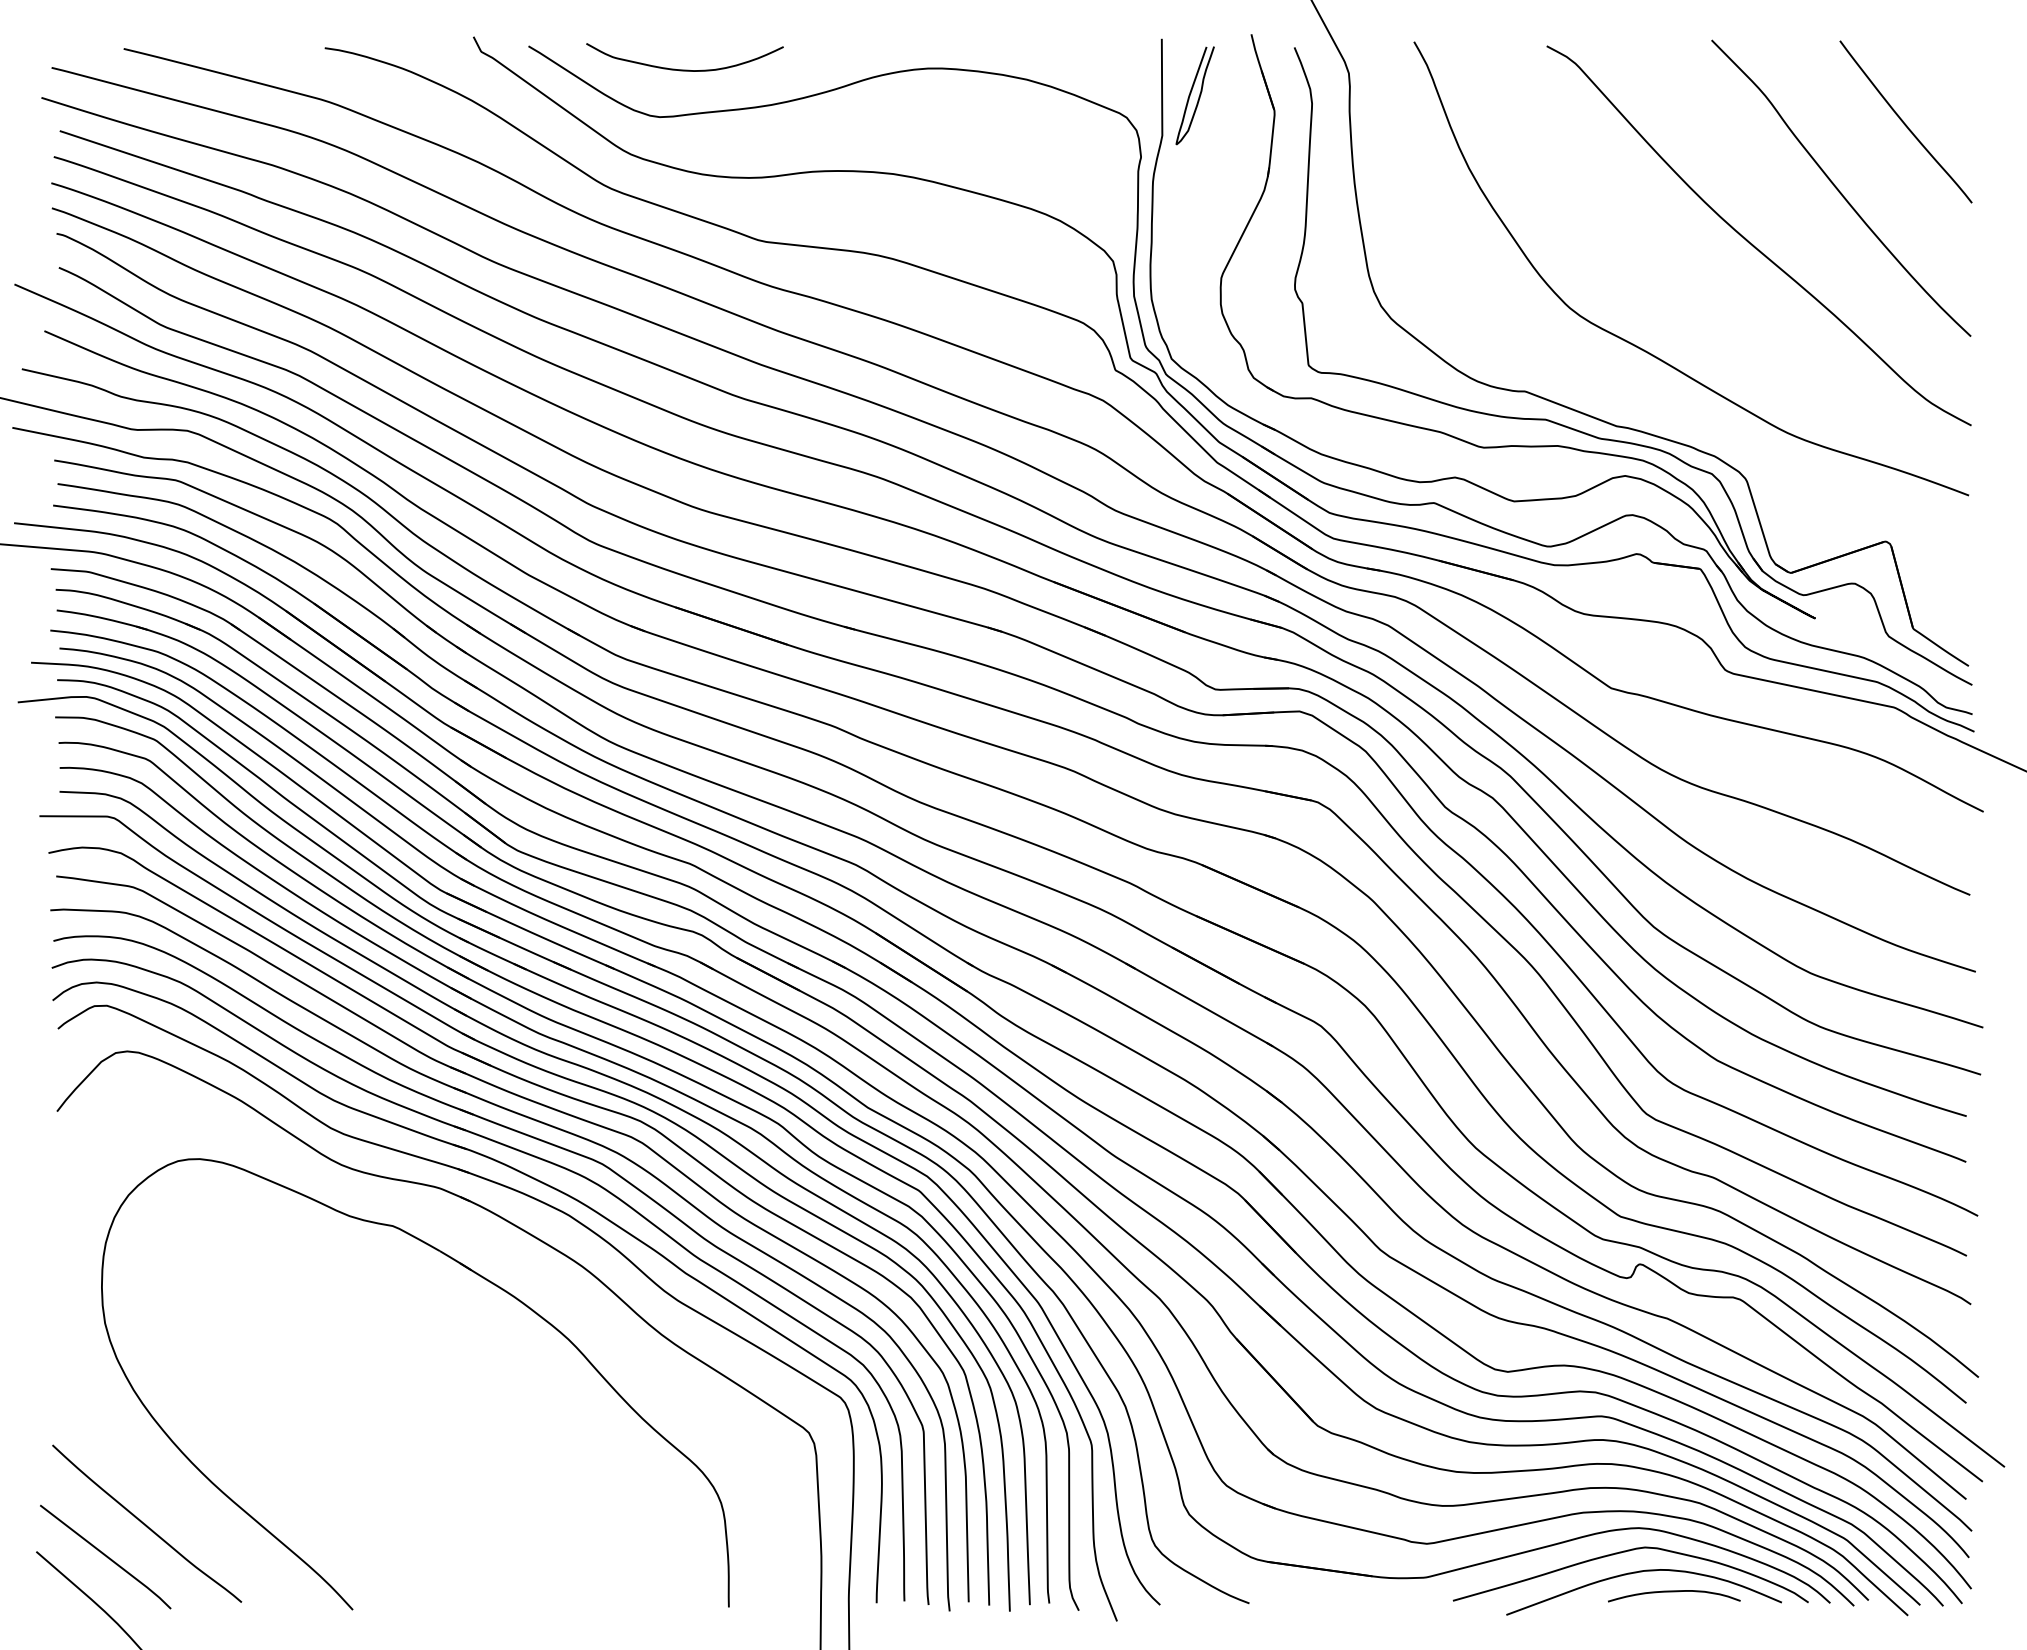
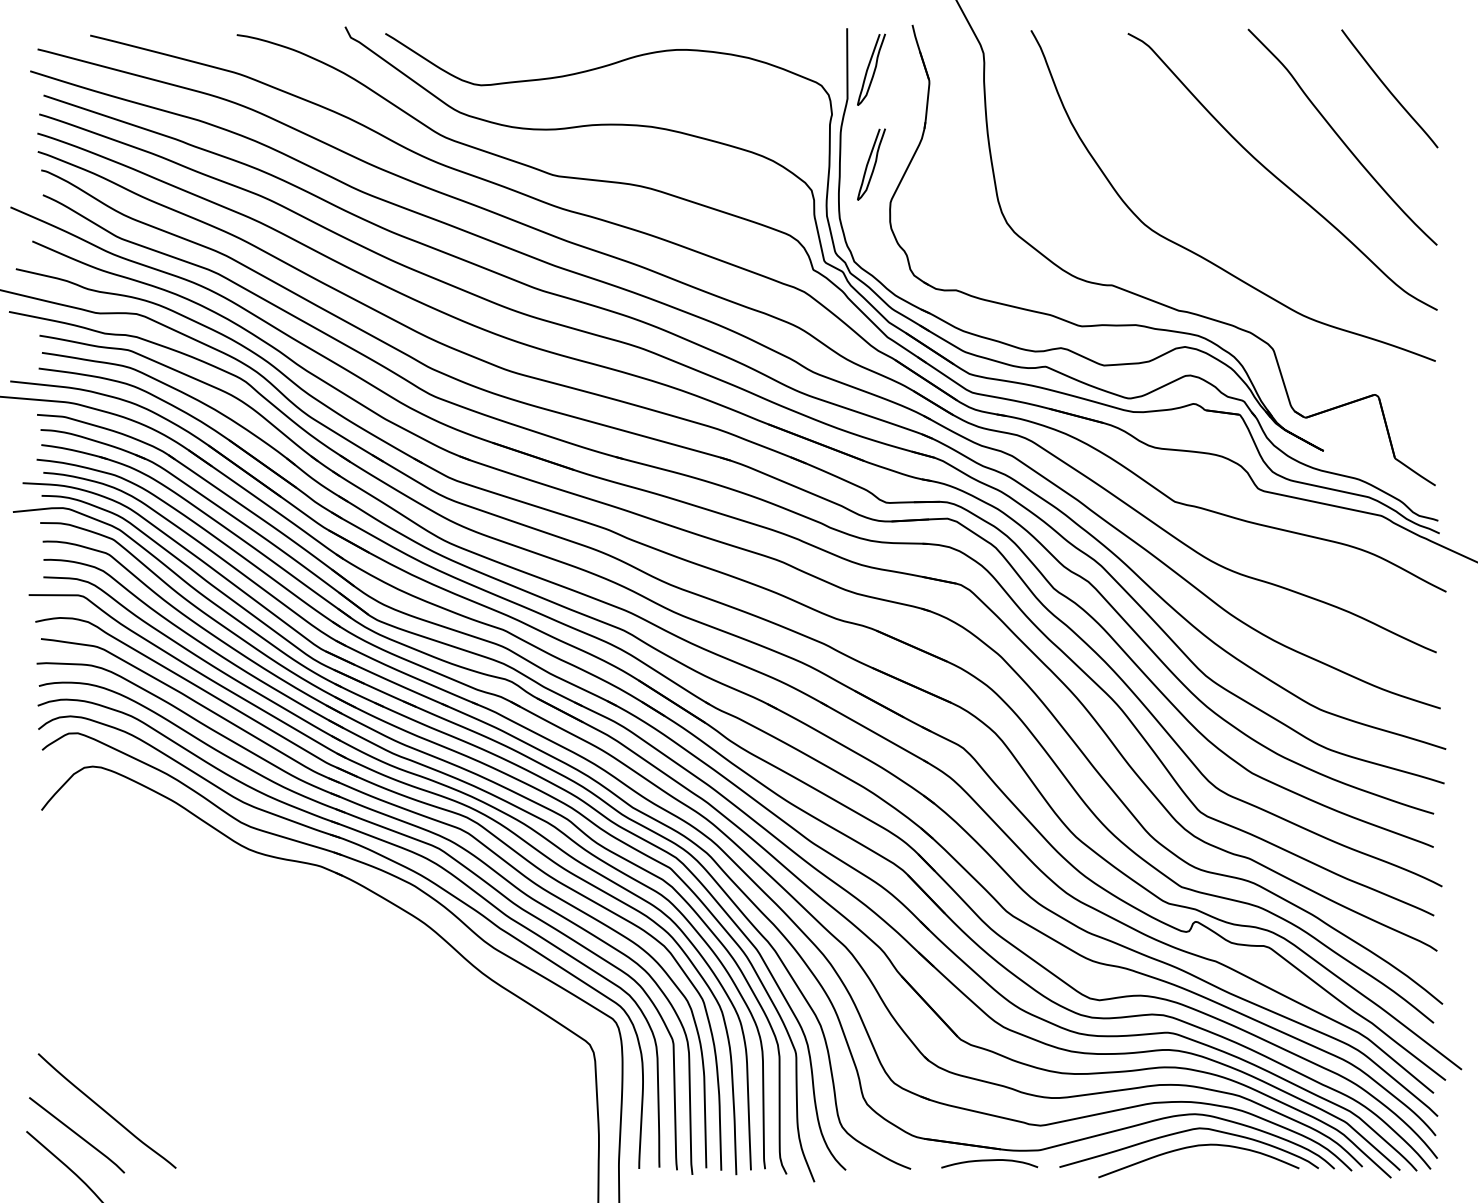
curve: (684, 69) -> (499, 50), removed
curve: (1191, 223) -> (868, 162), added
part: (1621, 440) -> (1182, 321), removed
part: (477, 1275) -> (348, 930), removed
curve: (1674, 1592) -> (989, 1161), moved

